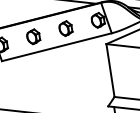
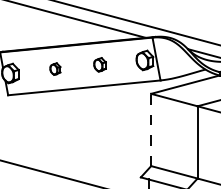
part: (65, 28) -> (99, 64), size x0.7
part: (33, 36) -> (55, 68), size x0.6
line: (110, 70) -> (151, 129), solid -> dashed

